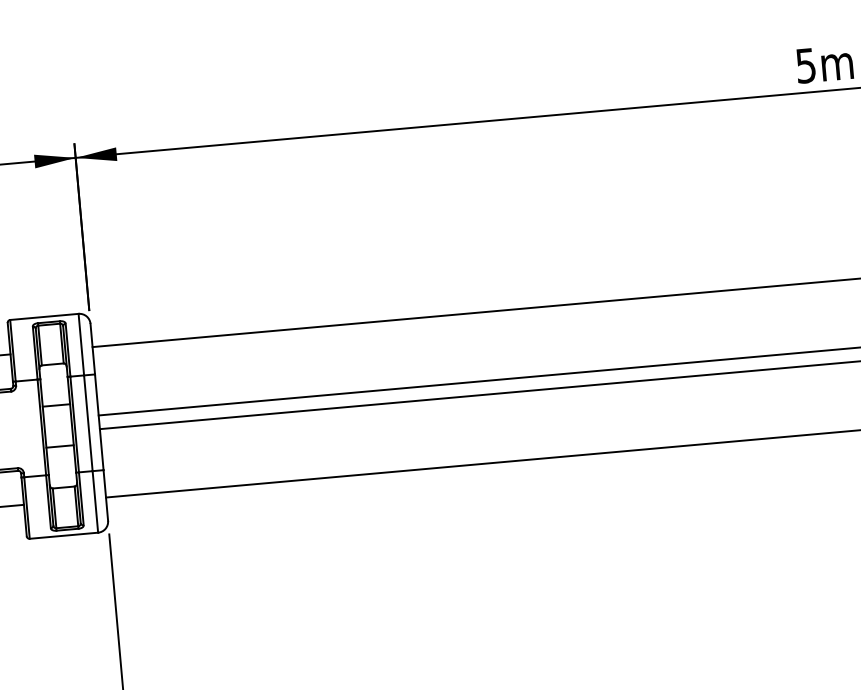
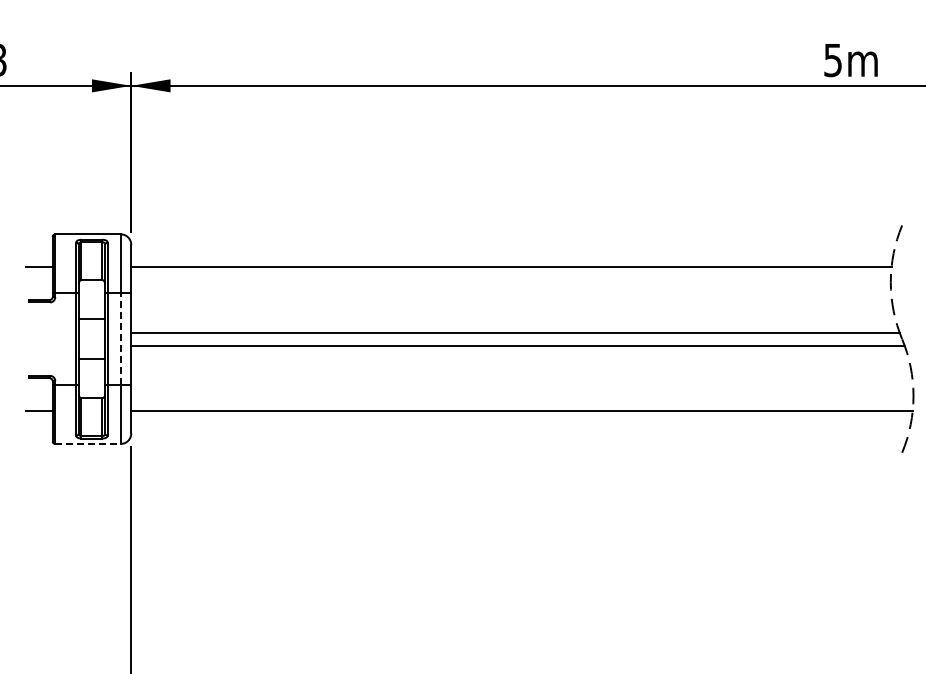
line: (88, 423) -> (120, 339), solid -> dashed
line: (64, 535) -> (88, 443), solid -> dashed

